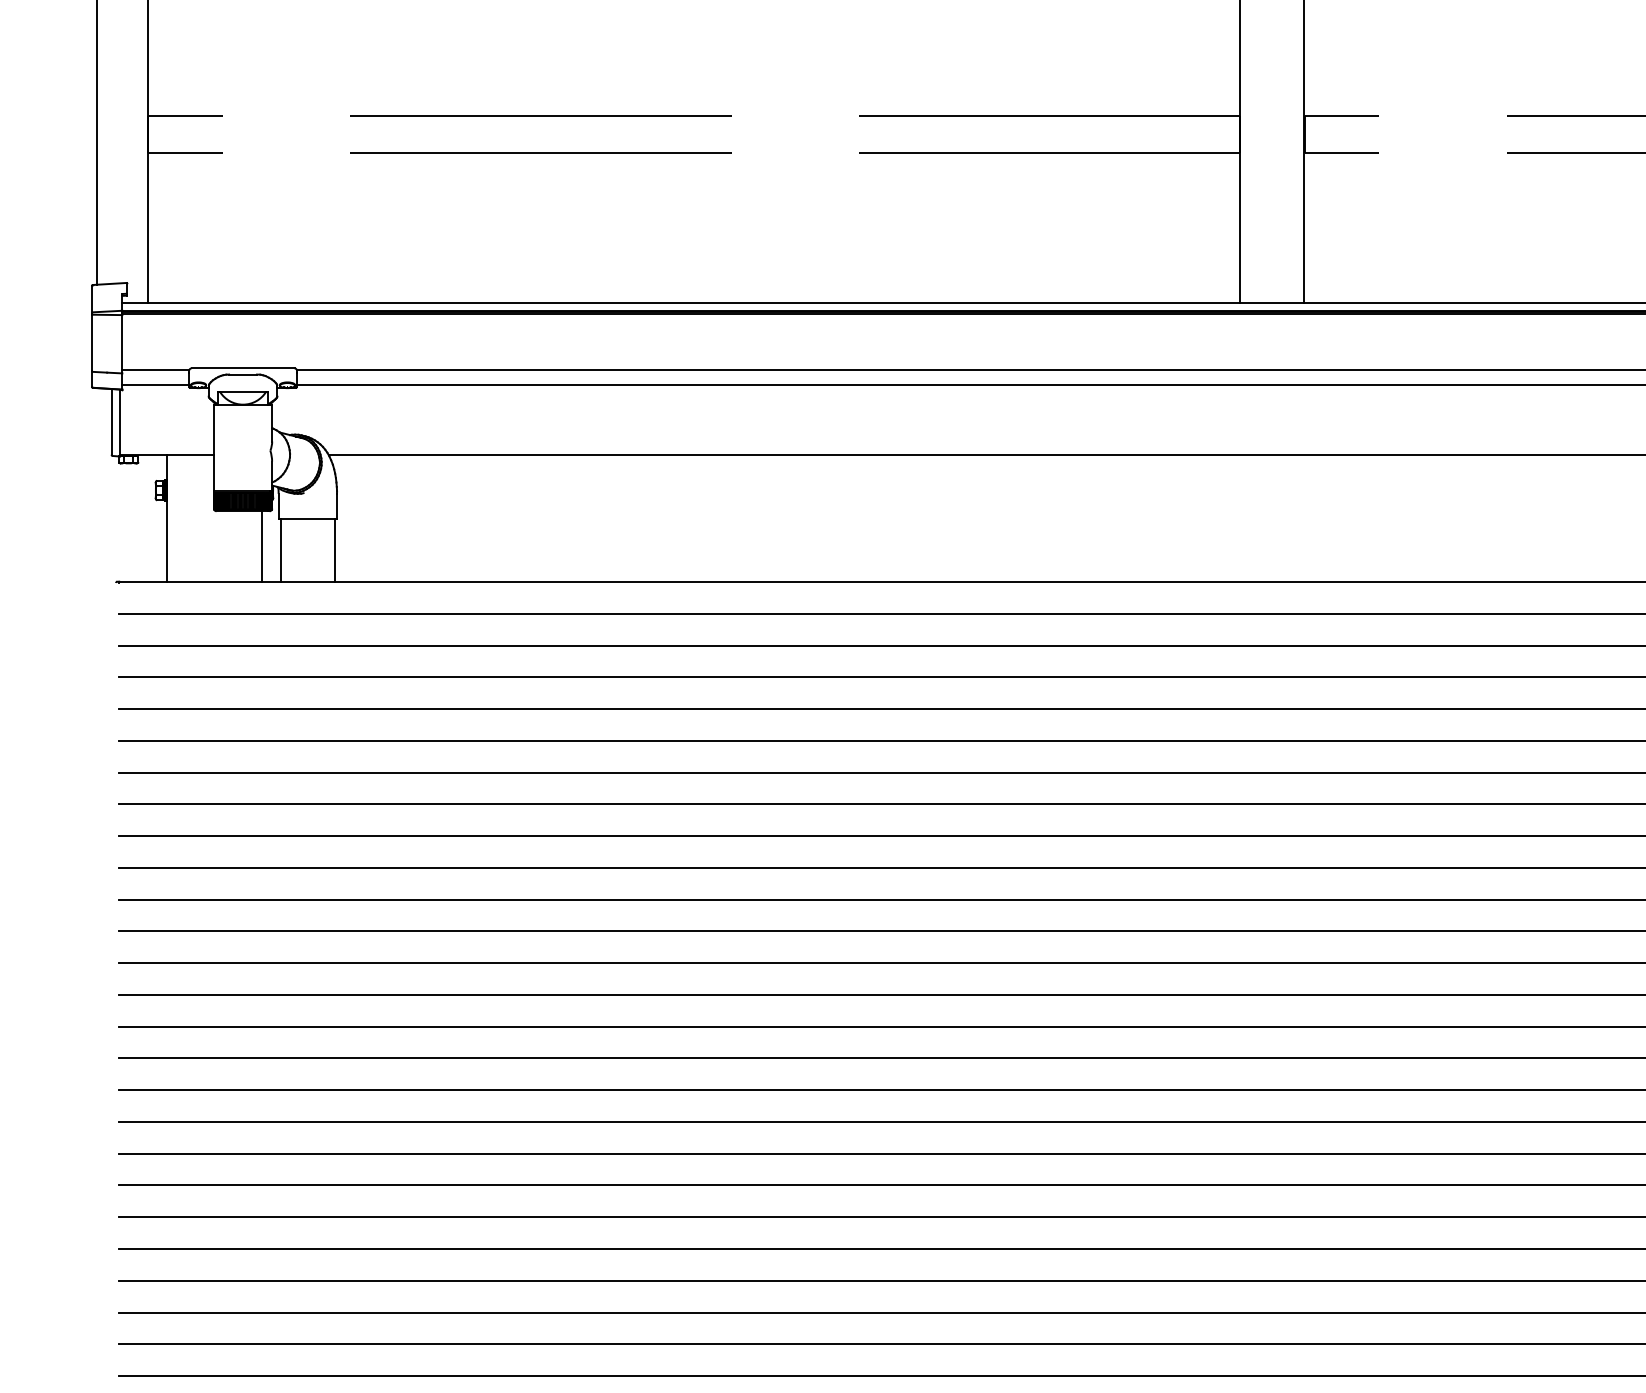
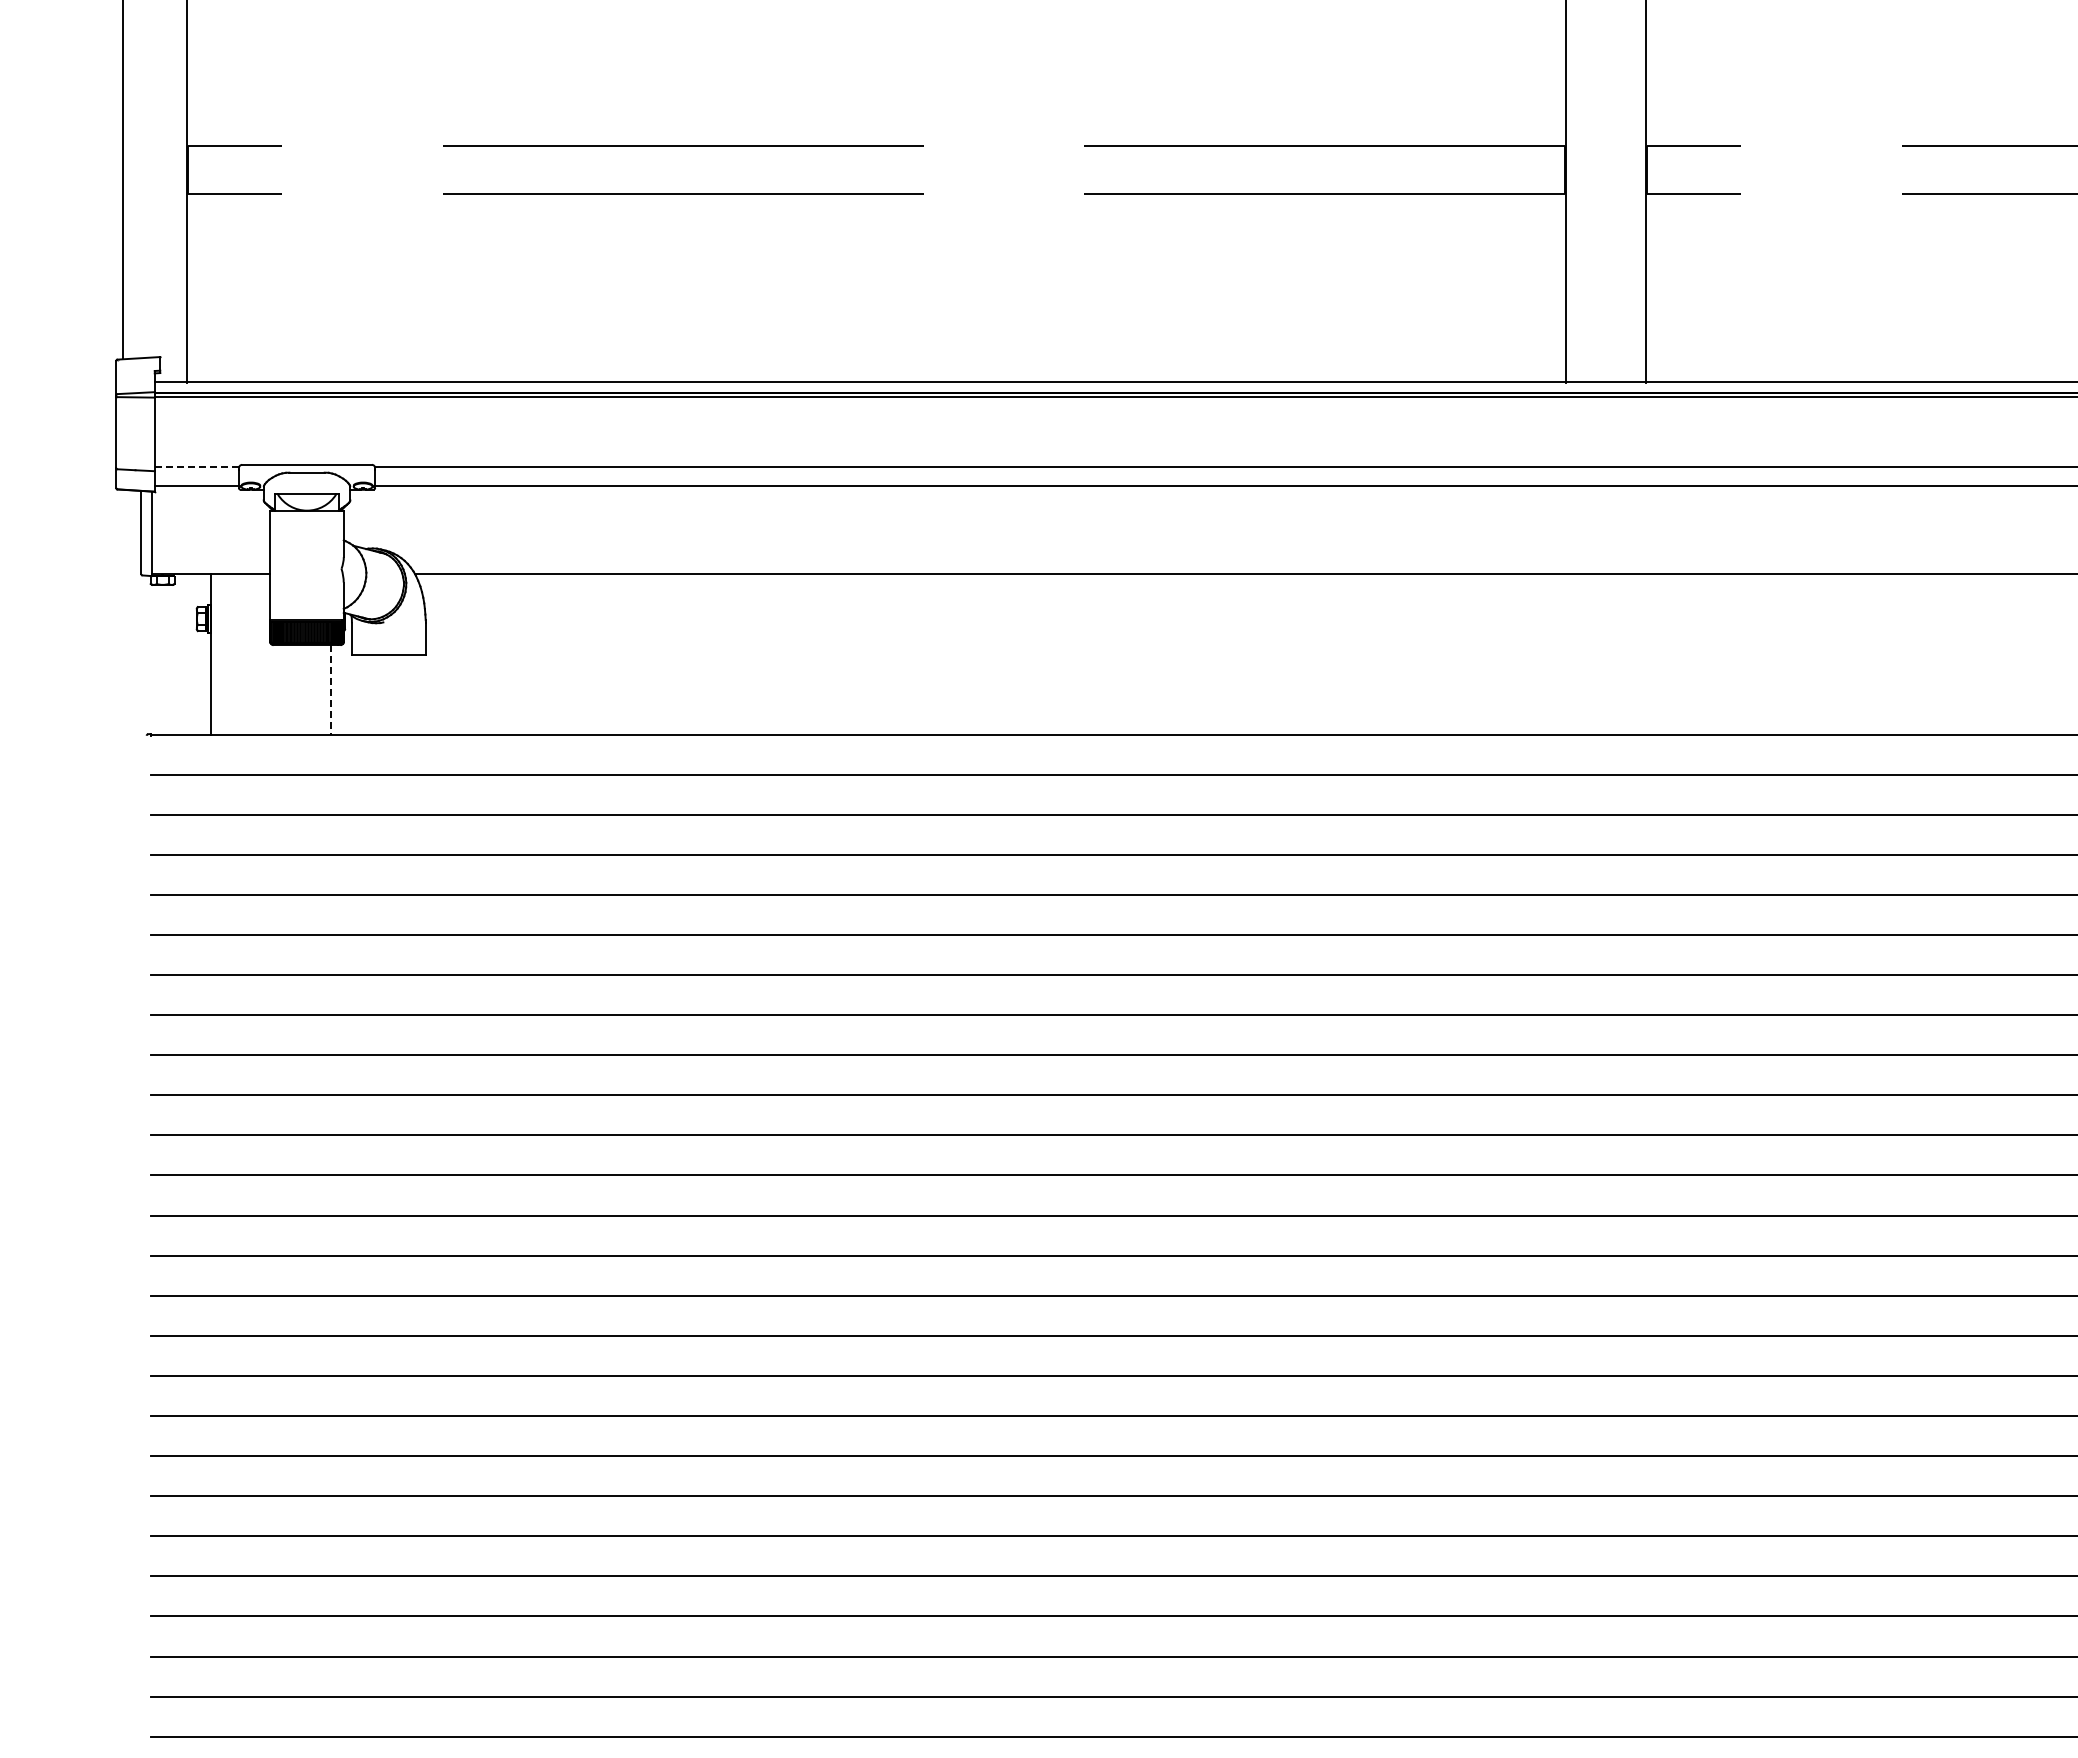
line: (155, 369) -> (196, 466), solid -> dashed
line: (262, 546) -> (331, 689), solid -> dashed
line: (281, 550) -> (355, 694), removed
line: (334, 550) -> (422, 694), removed

